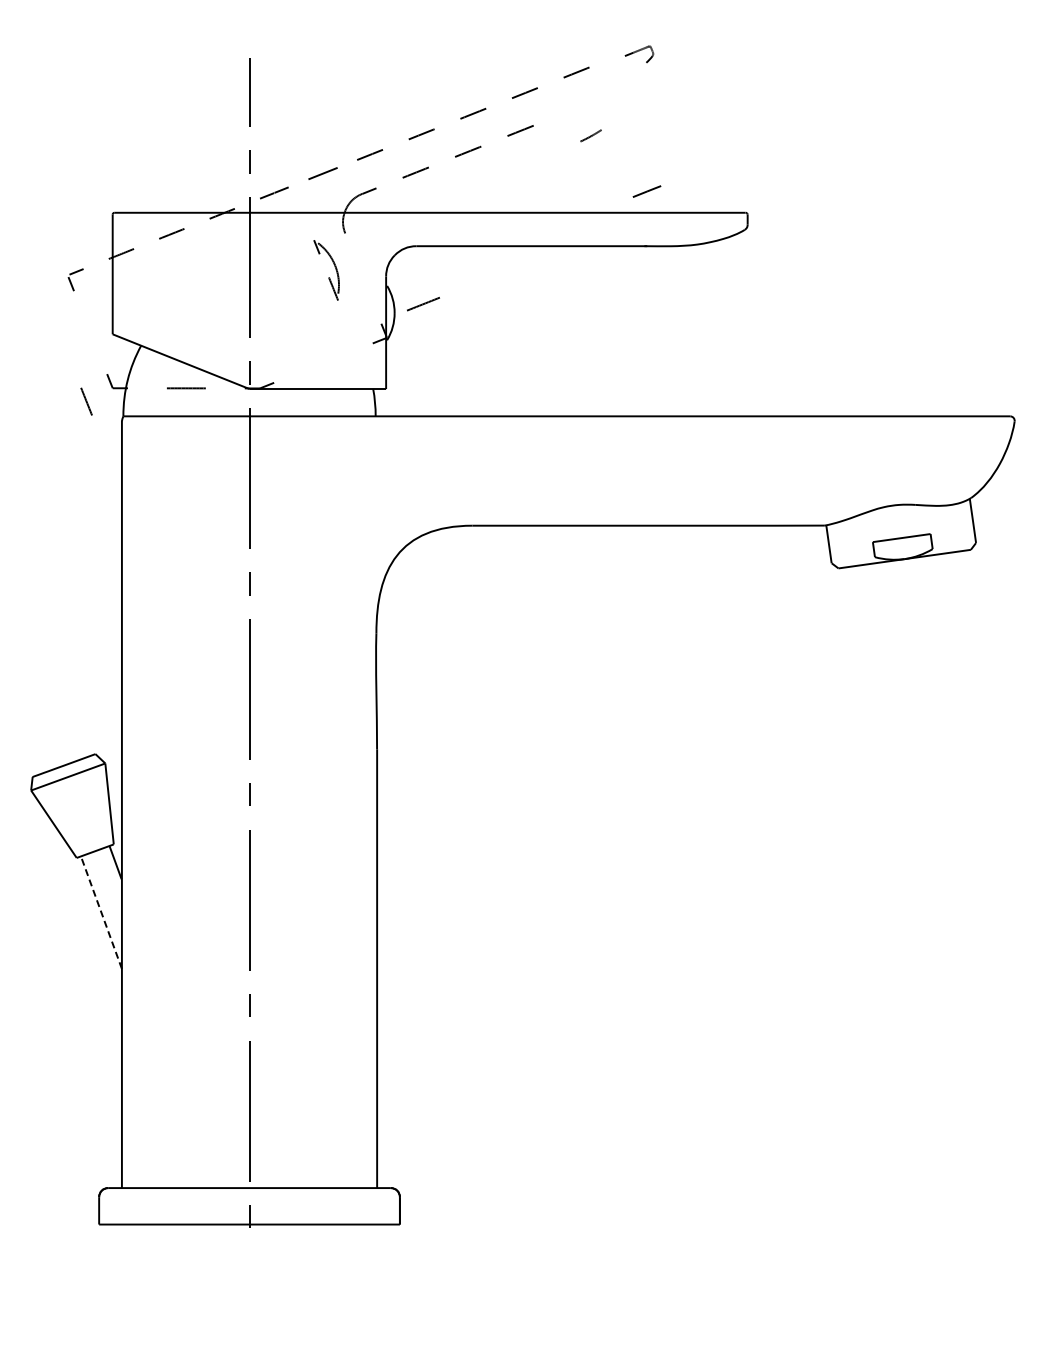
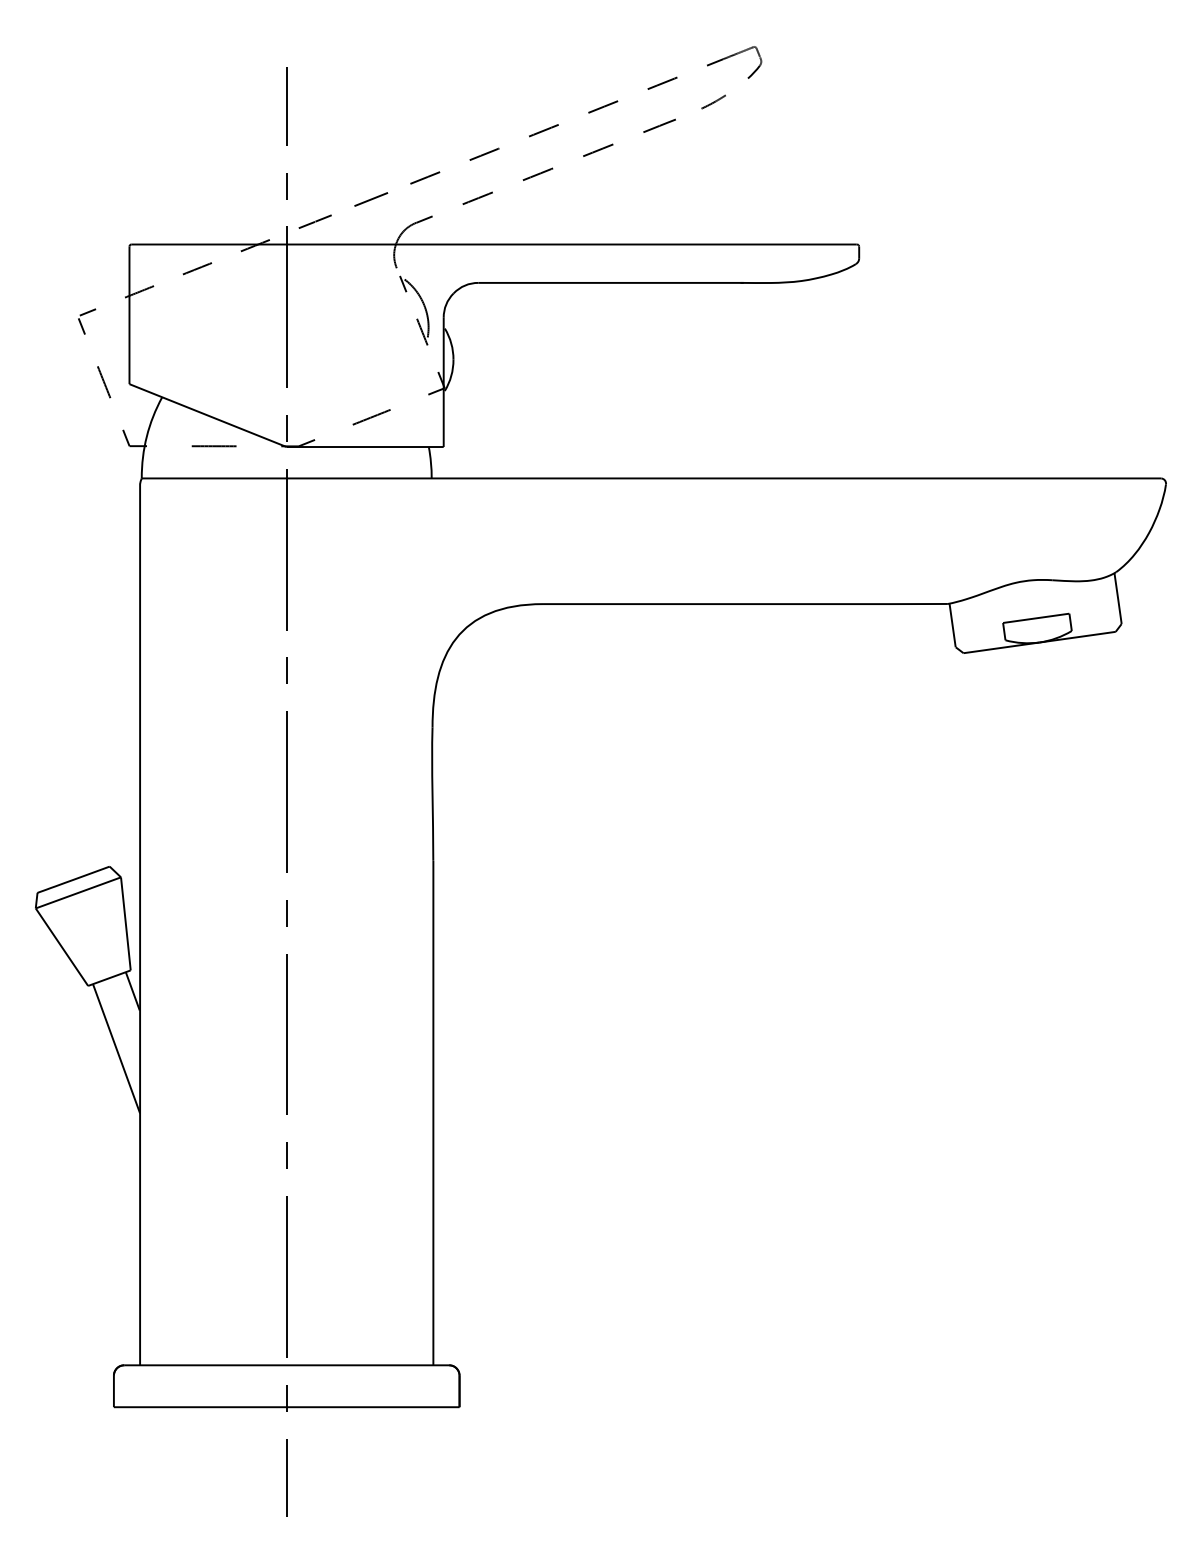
part: (639, 54) -> (734, 62), size x1.67
line: (590, 135) -> (713, 101), moved
line: (646, 191) -> (659, 125), moved
part: (328, 277) -> (416, 318), moved
line: (423, 304) -> (371, 417), moved
line: (86, 401) -> (103, 382), moved
line: (101, 912) -> (116, 1048), dashed -> solid
line: (249, 1285) -> (286, 1477), added

